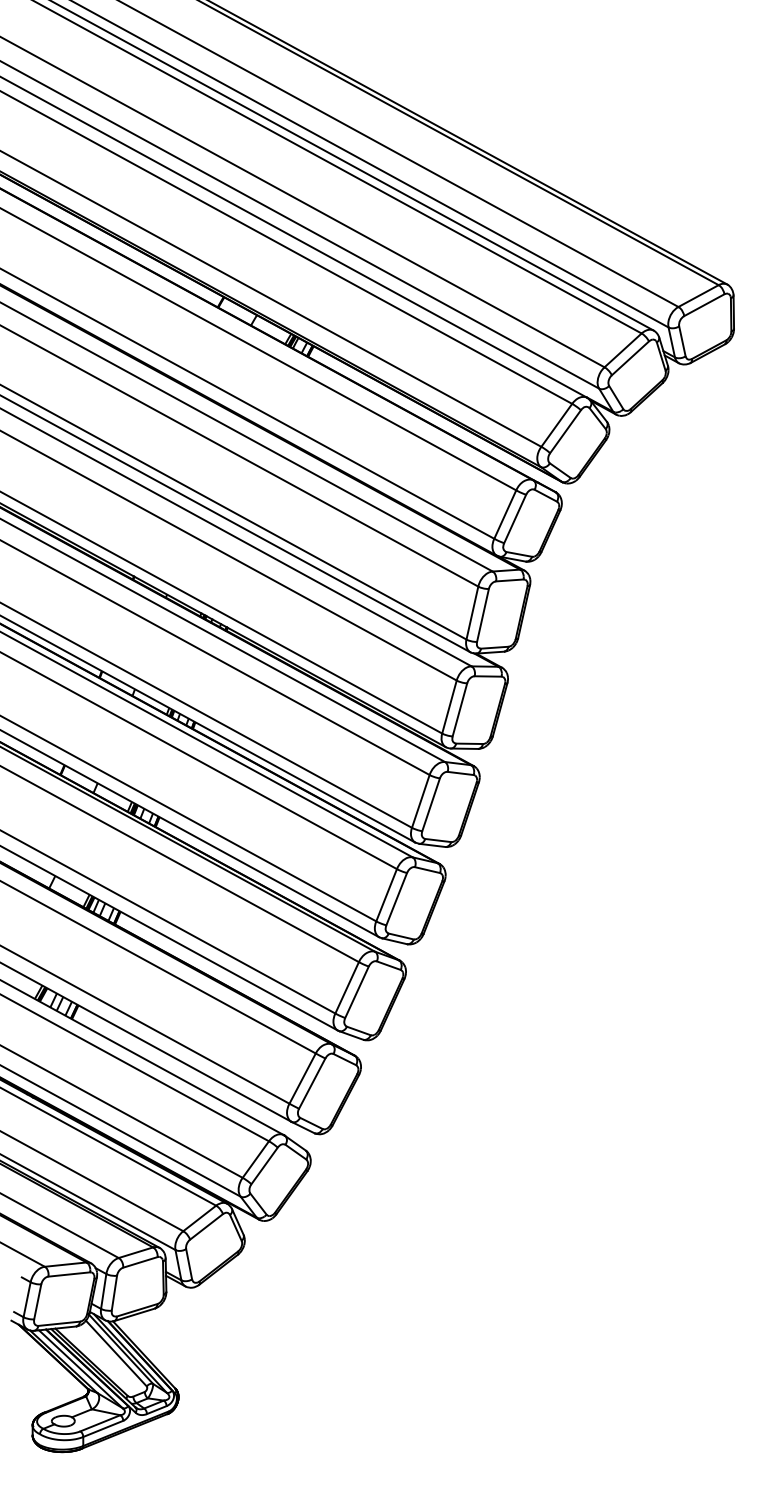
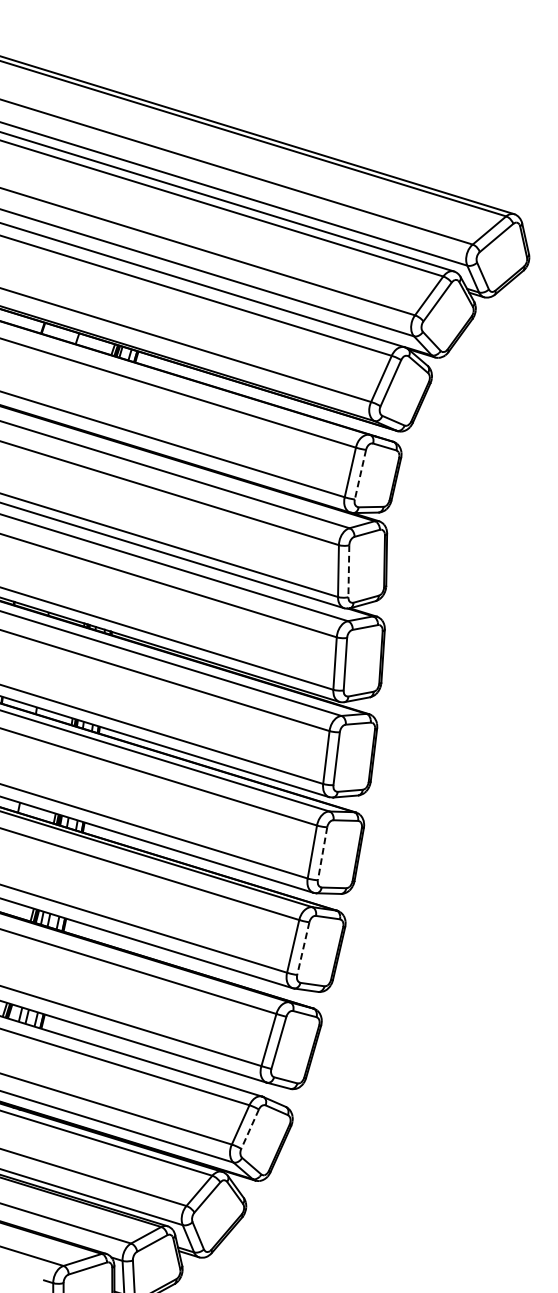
line: (515, 519) -> (360, 475), solid -> dashed
line: (482, 615) -> (348, 571), solid -> dashed
line: (396, 899) -> (322, 854), solid -> dashed
line: (356, 992) -> (302, 948), solid -> dashed
line: (264, 1165) -> (249, 1128), solid -> dashed

